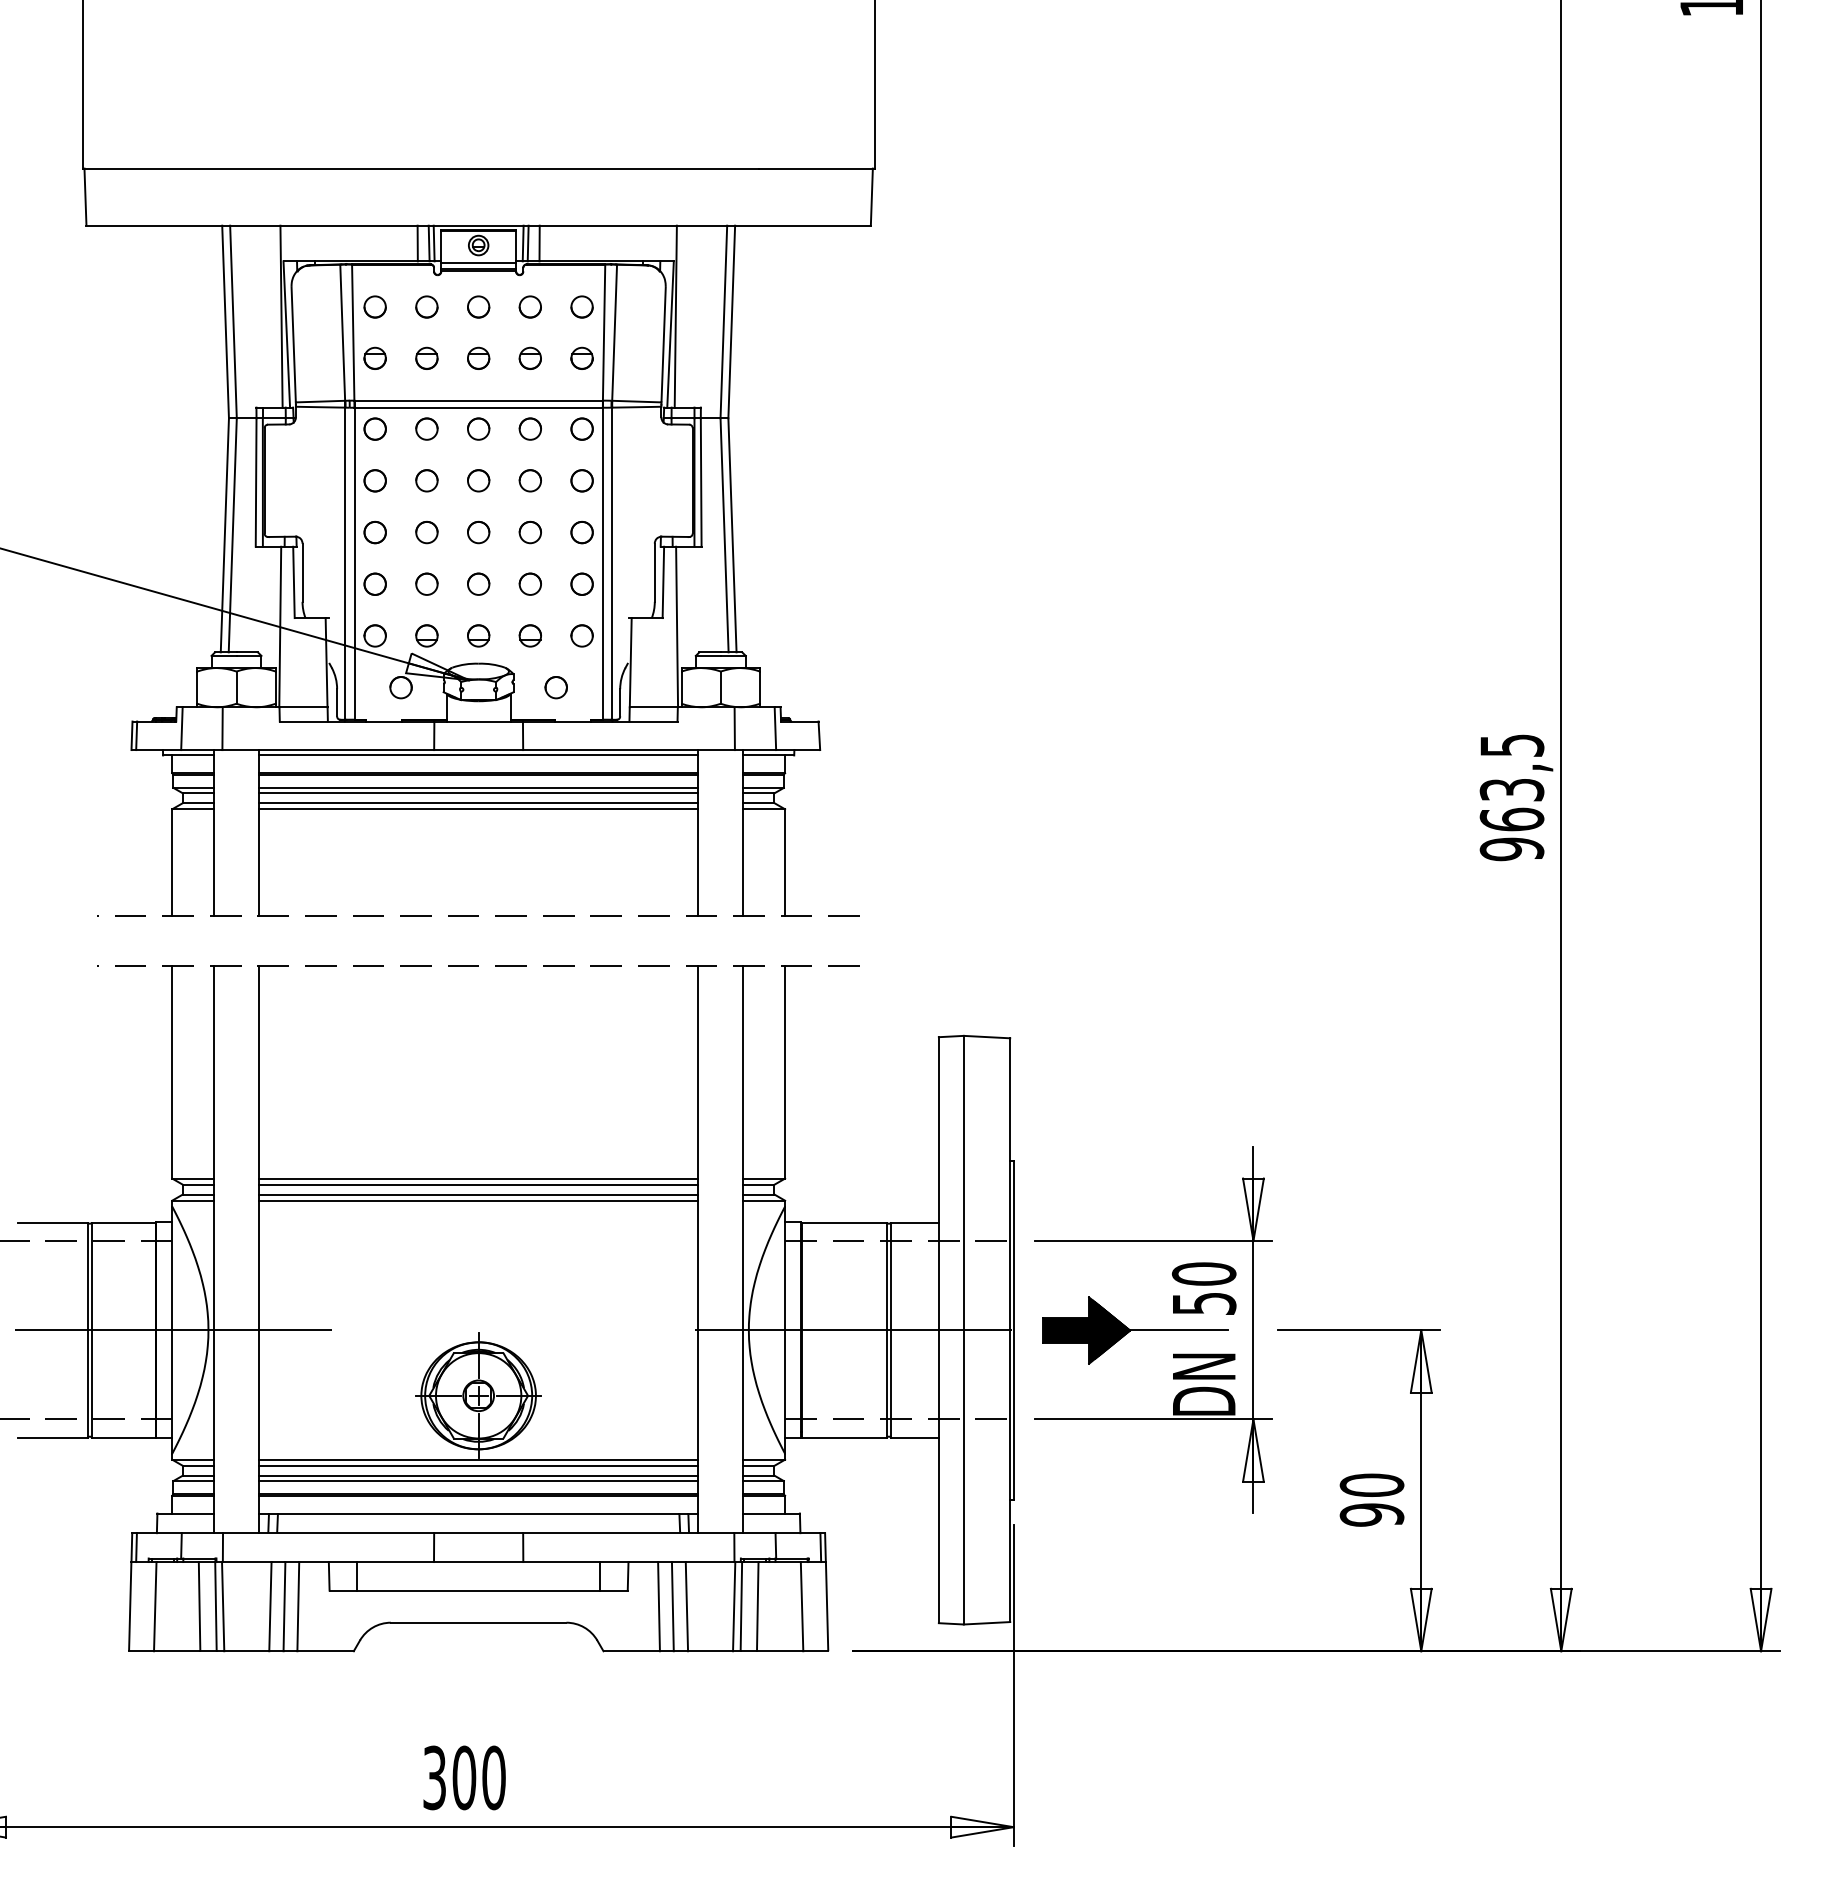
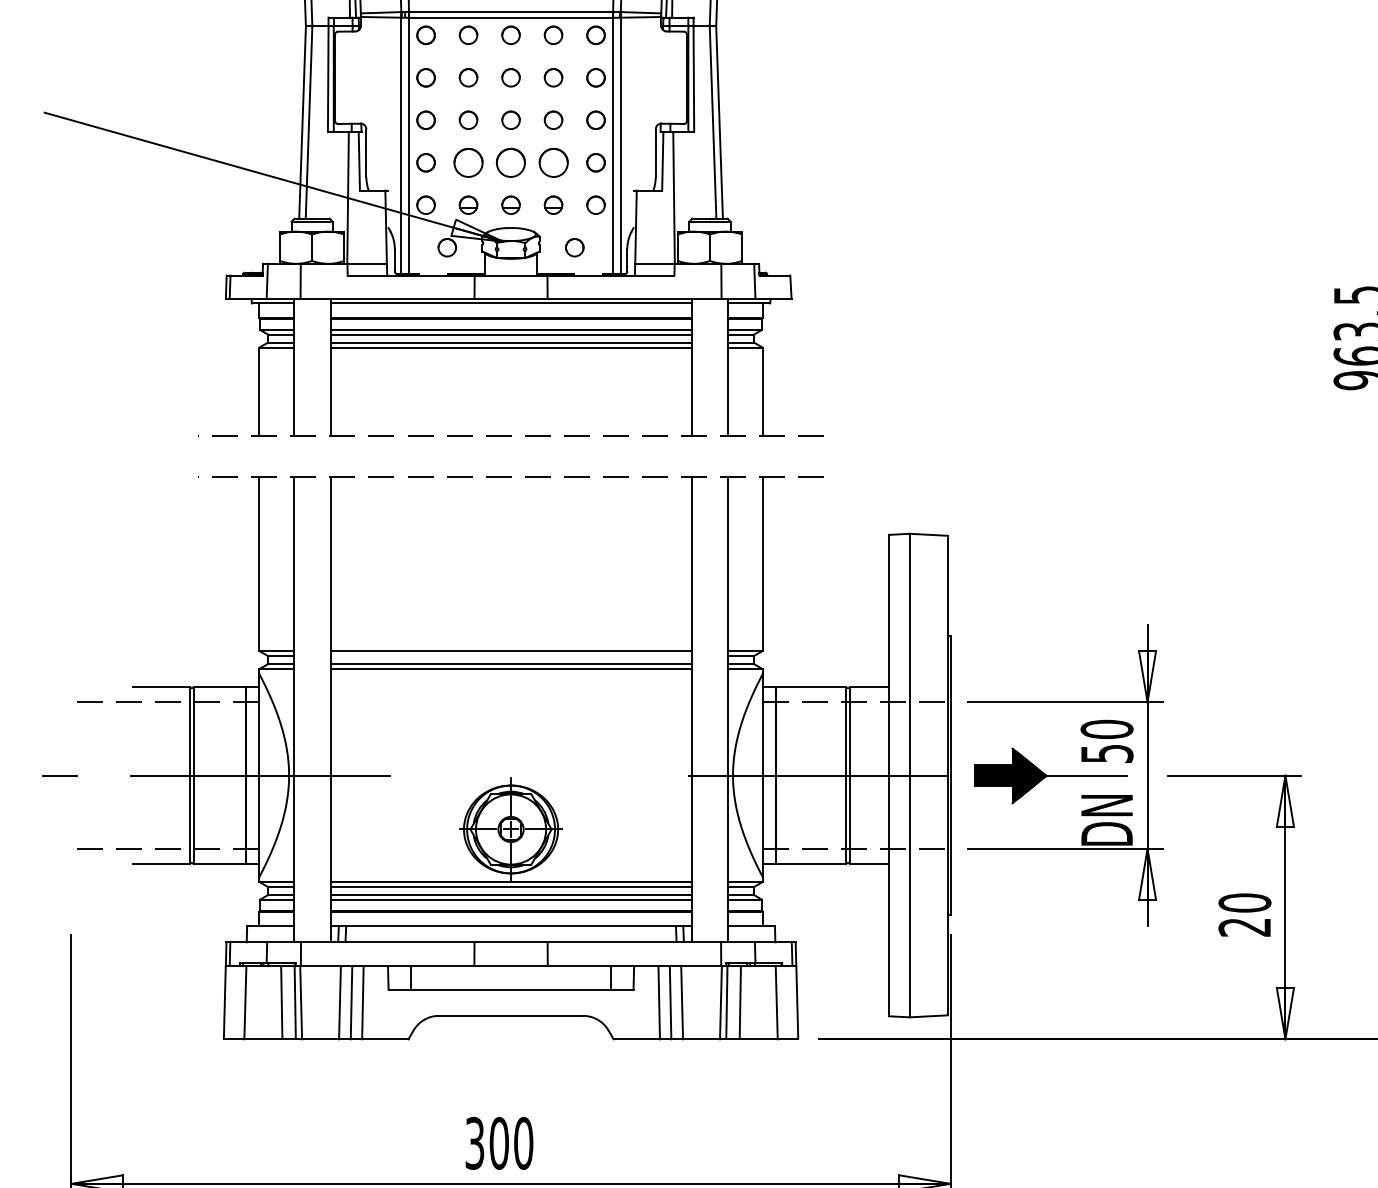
circle: (426, 583) -> (468, 162), size x1.6
circle: (478, 583) -> (510, 162), size x1.6
circle: (529, 583) -> (552, 162), size x1.6
line: (478, 1184) -> (510, 655), removed
text: (1371, 1514) -> (1244, 926), 90 -> 20

